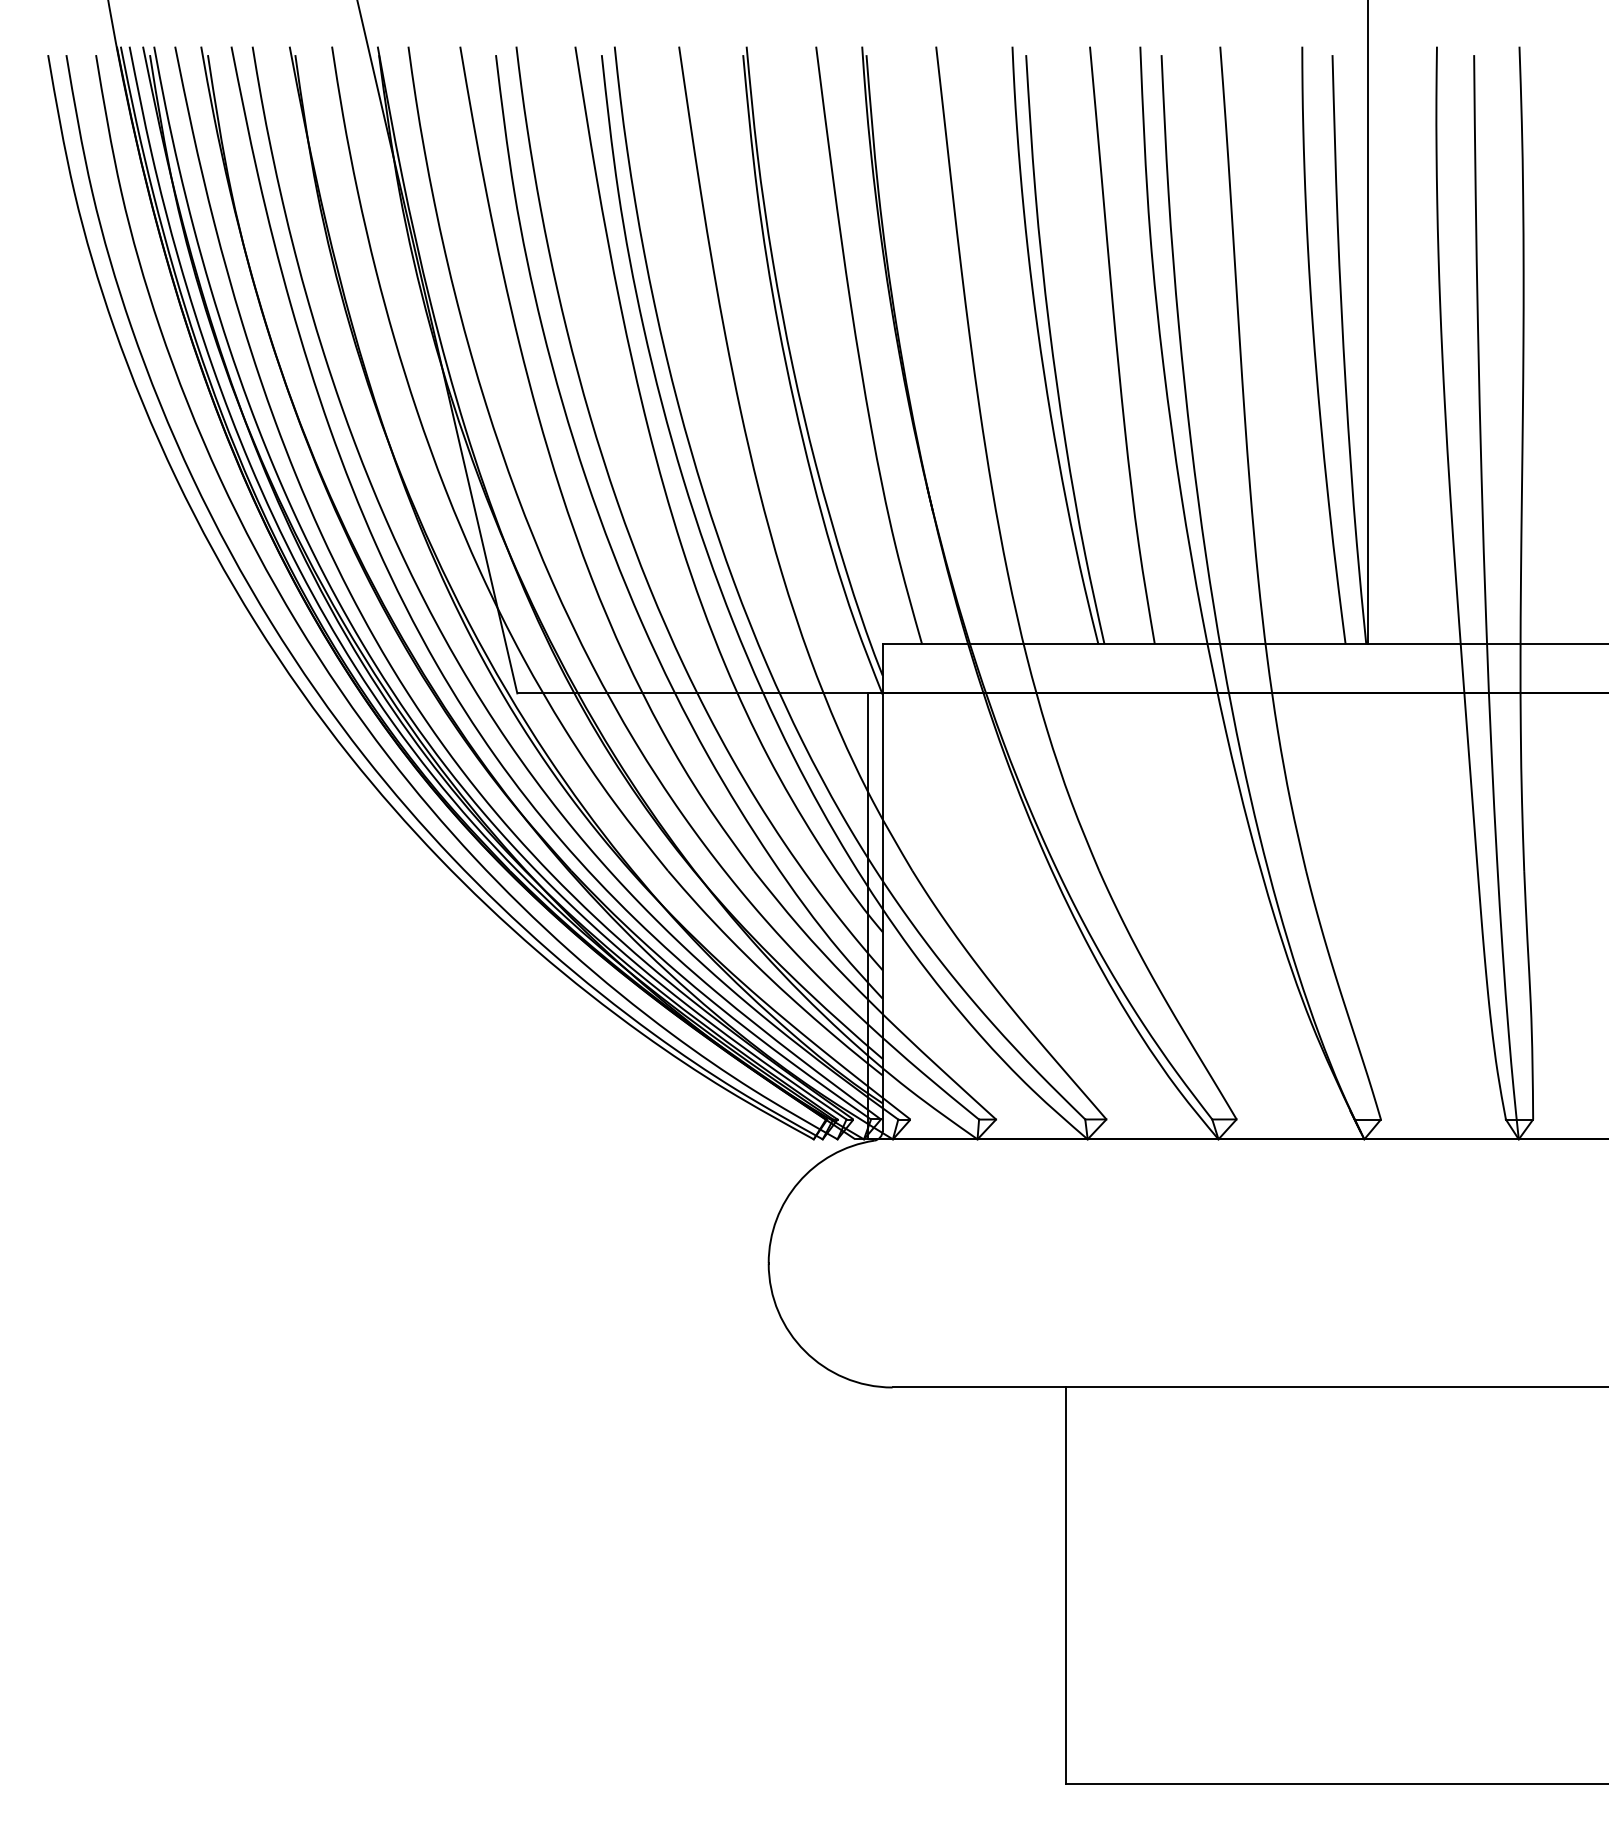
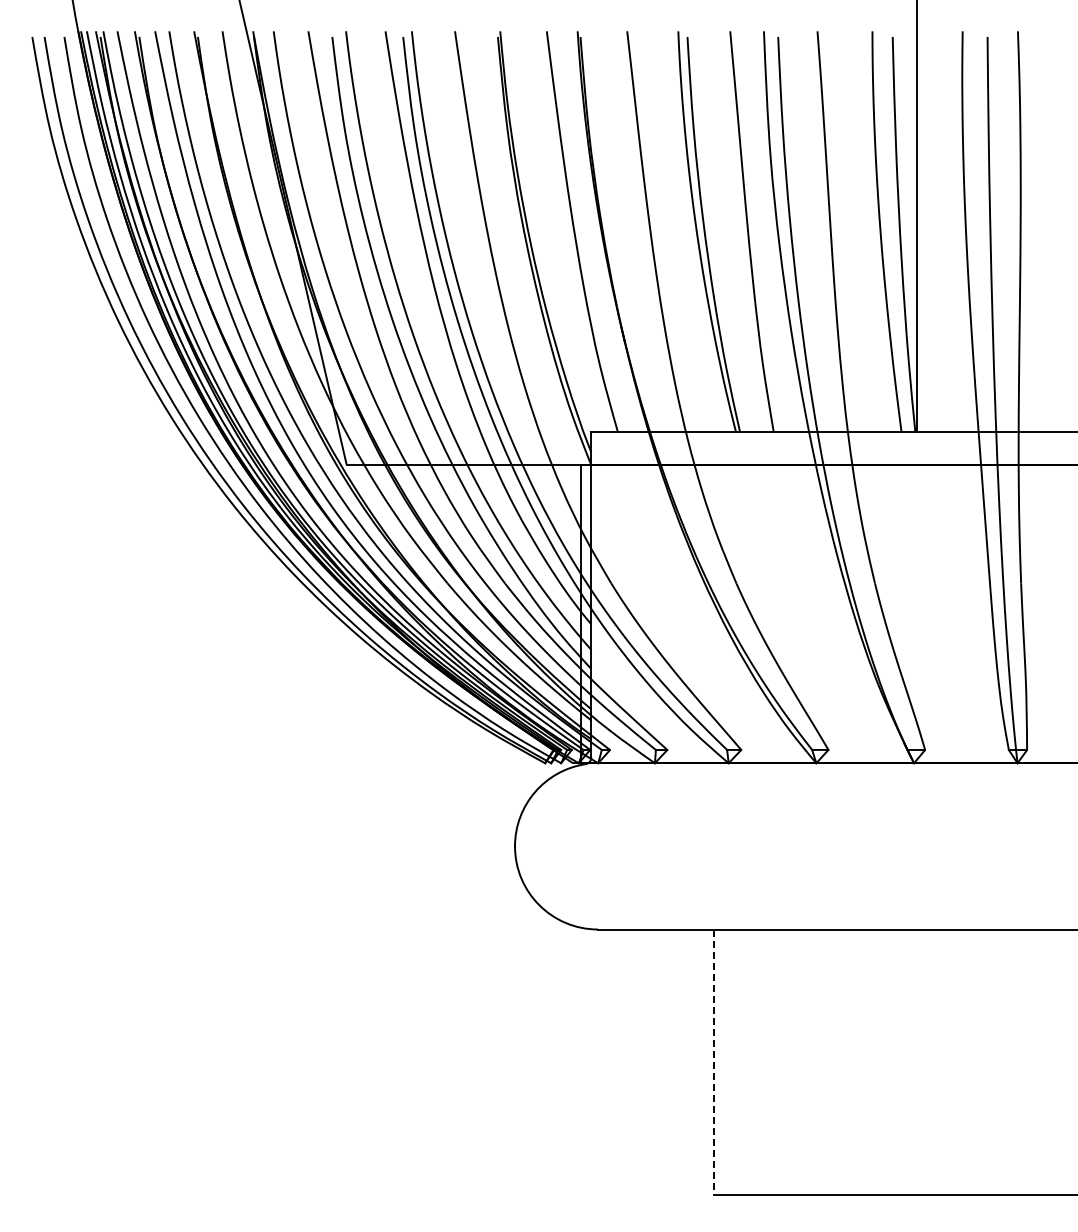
line: (1066, 1586) -> (714, 1062), solid -> dashed

